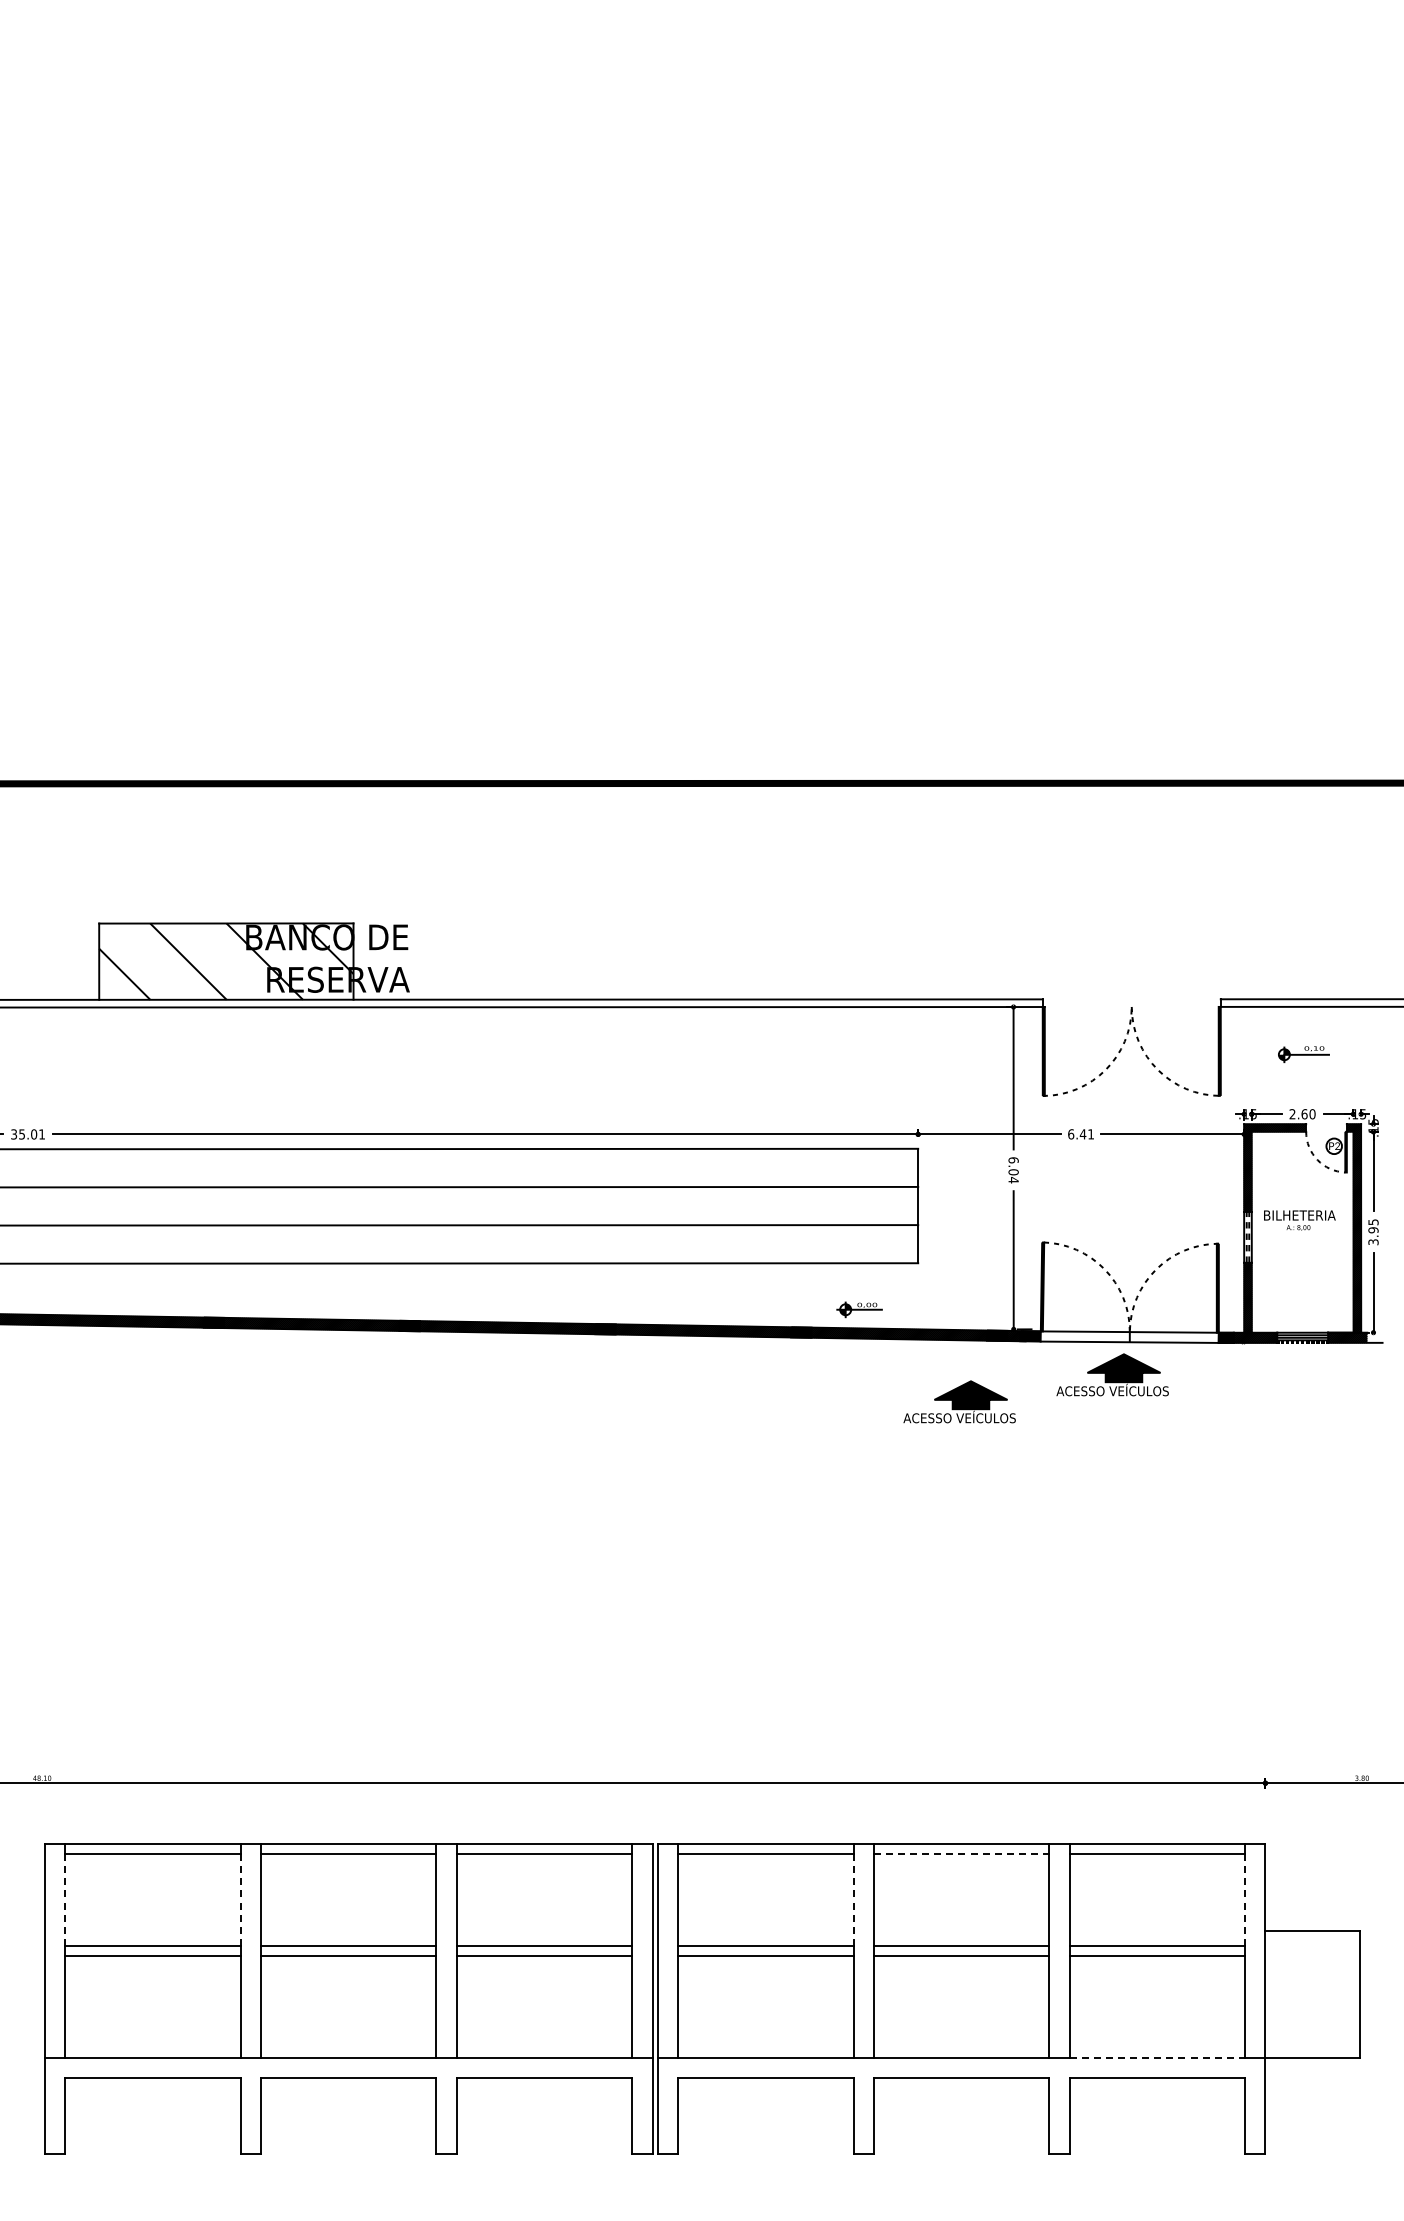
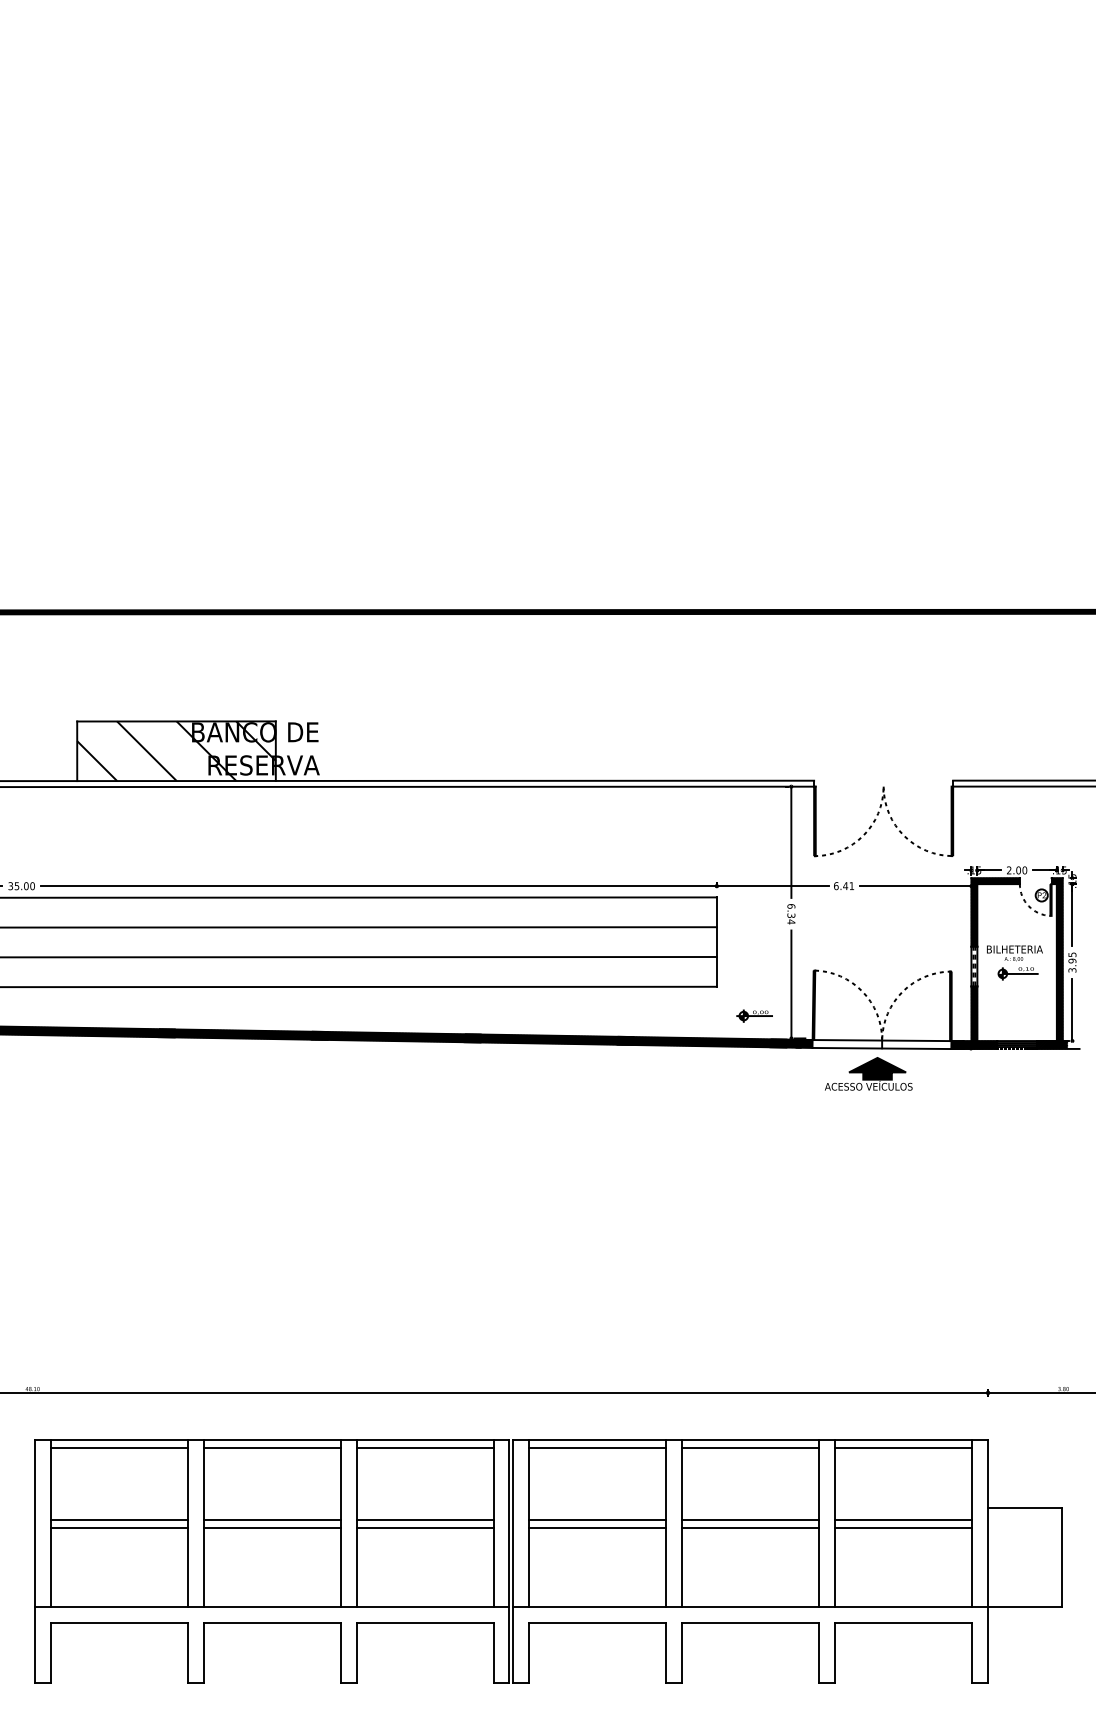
part: (1303, 1054) -> (1017, 973), moved
text: (1304, 1113) -> (1018, 869), 2.60 -> 2.00
text: (42, 1134) -> (32, 886), 35.01 -> 35.00
text: (1013, 1172) -> (791, 915), 6.04 -> 6.34
part: (859, 1309) -> (754, 1015), moved
part: (959, 1401) -> (749, 1094), removed
line: (961, 1854) -> (750, 1448), dashed -> solid
line: (65, 1900) -> (50, 1484), dashed -> solid
line: (240, 1900) -> (187, 1484), dashed -> solid
line: (853, 1900) -> (666, 1484), dashed -> solid
line: (1245, 1900) -> (972, 1484), dashed -> solid
line: (1157, 2057) -> (903, 1607), dashed -> solid

